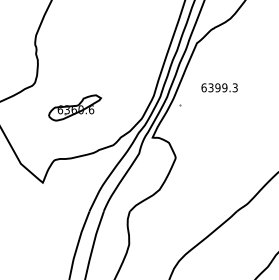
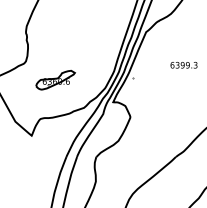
text: (218, 88) -> (183, 65), moved

